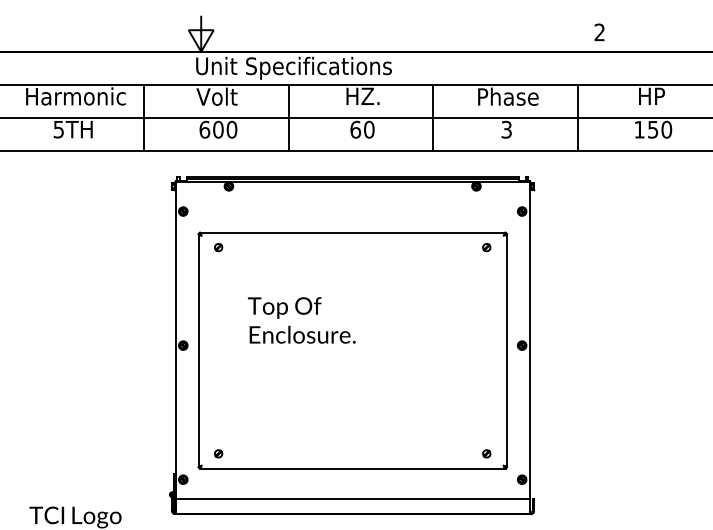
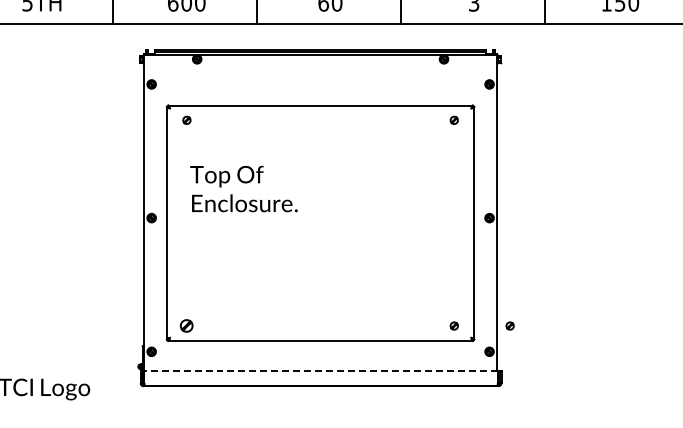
text: (301, 320) -> (243, 189), moved
part: (218, 453) -> (186, 325), size x1.6
part: (542, 453) -> (509, 325), added
line: (352, 498) -> (320, 370), solid -> dashed

